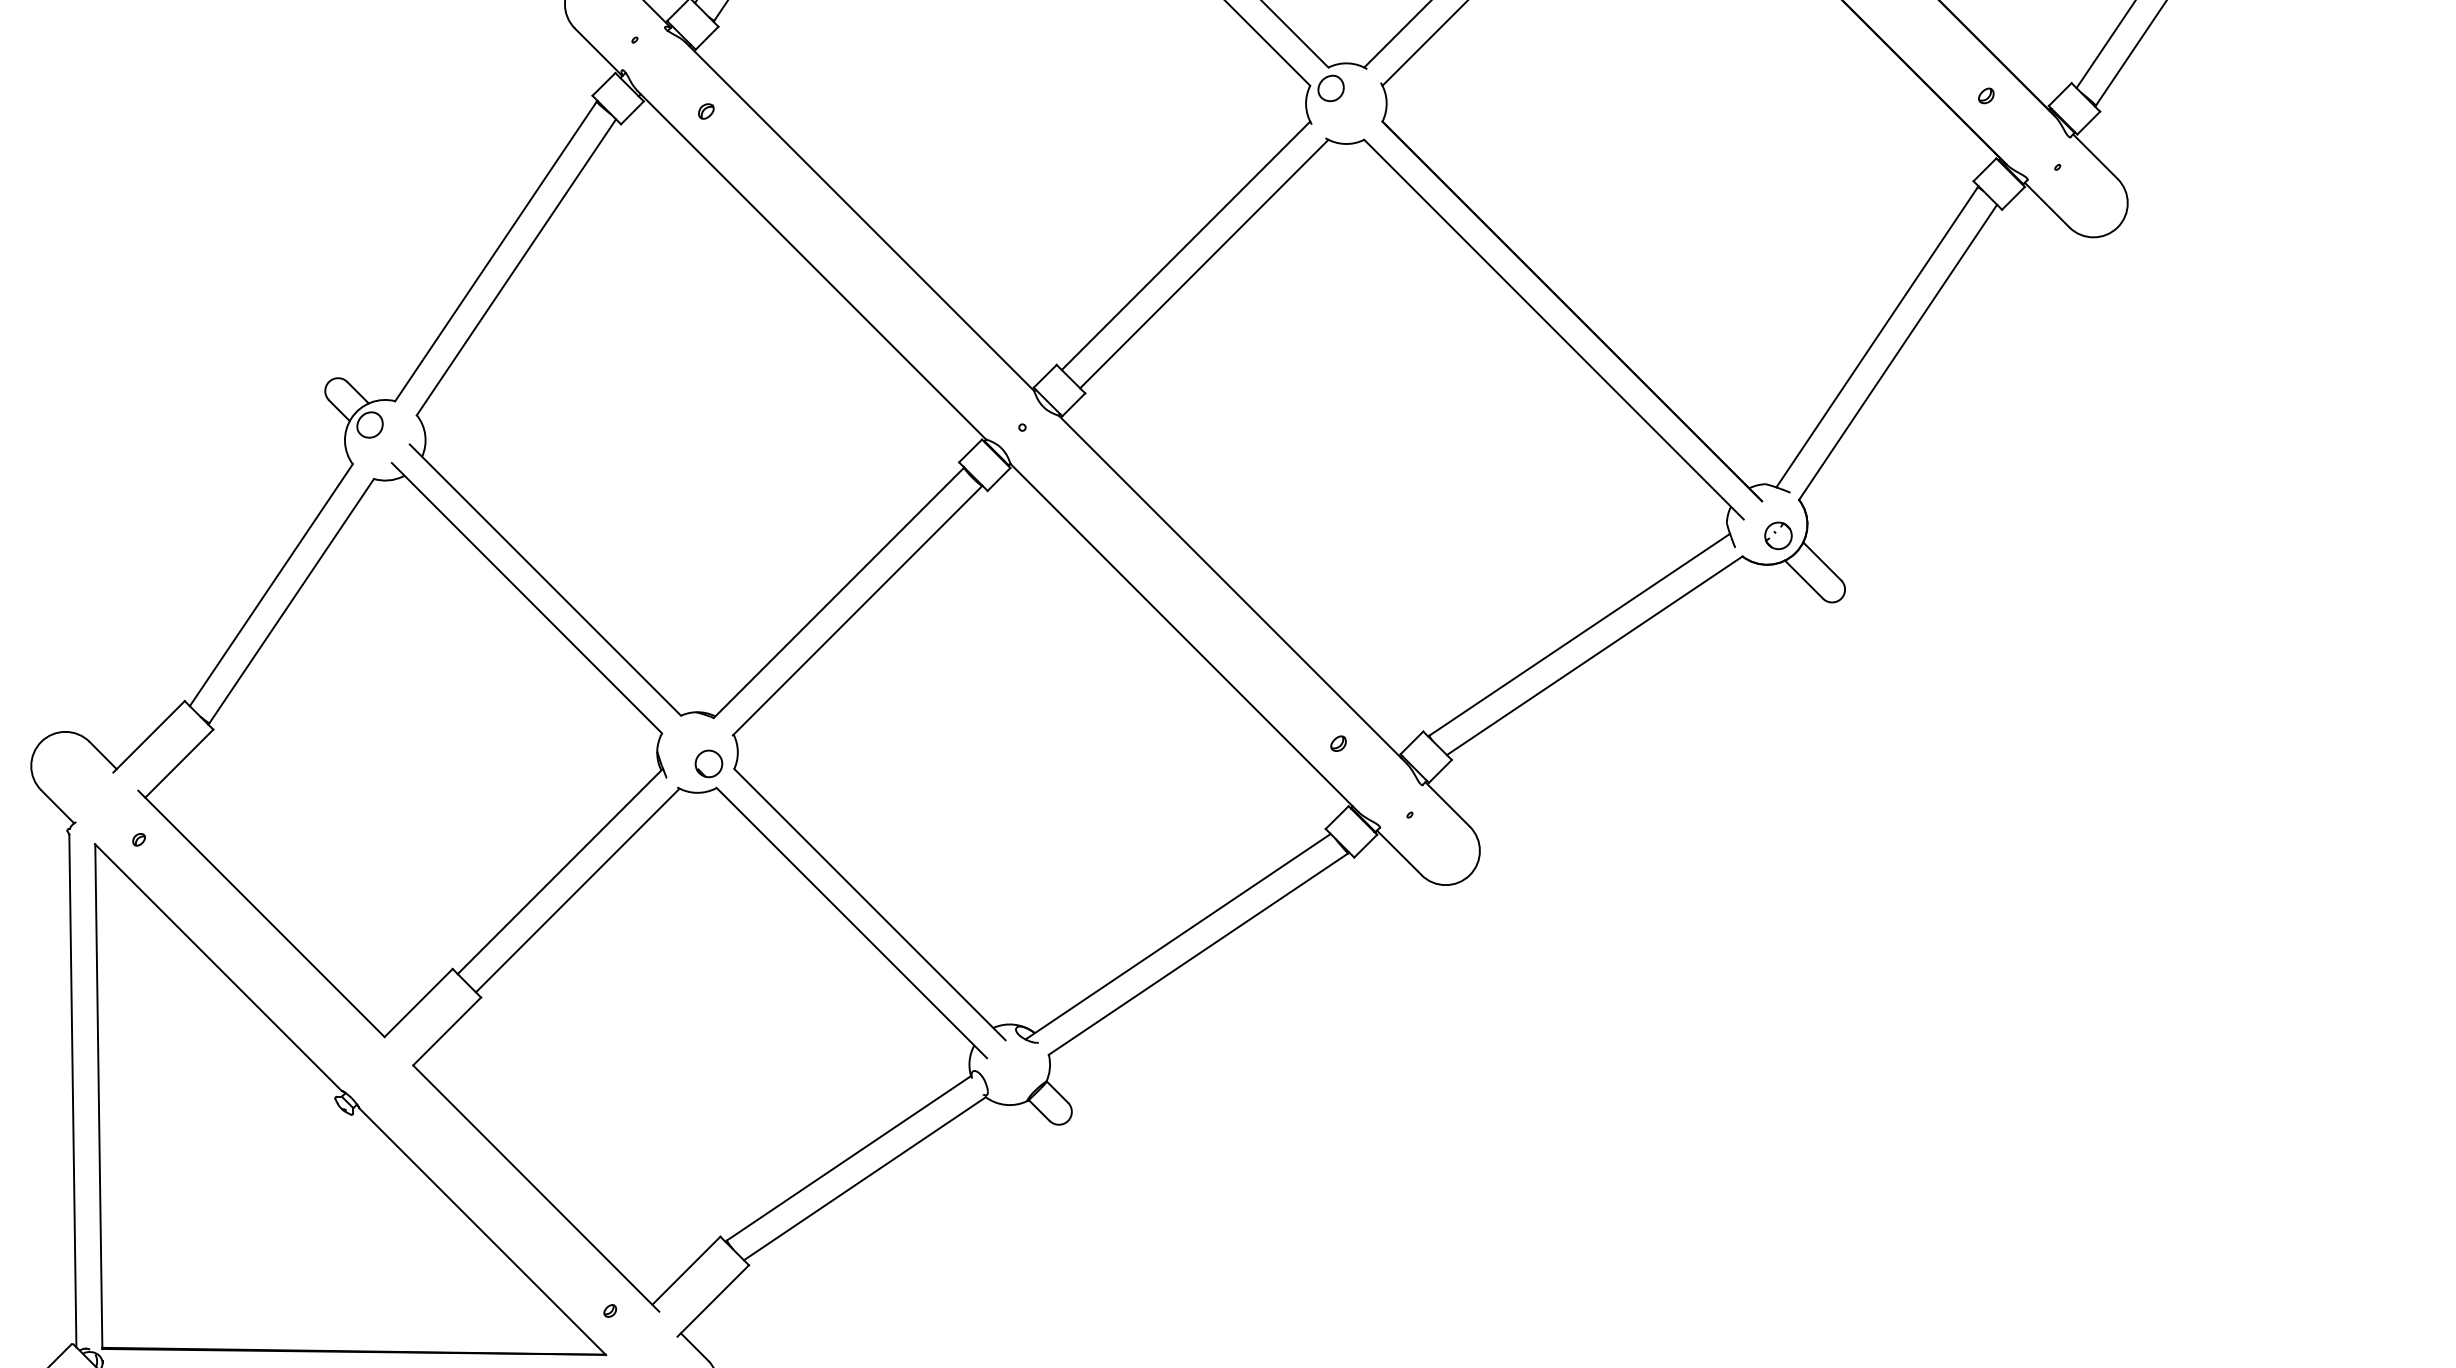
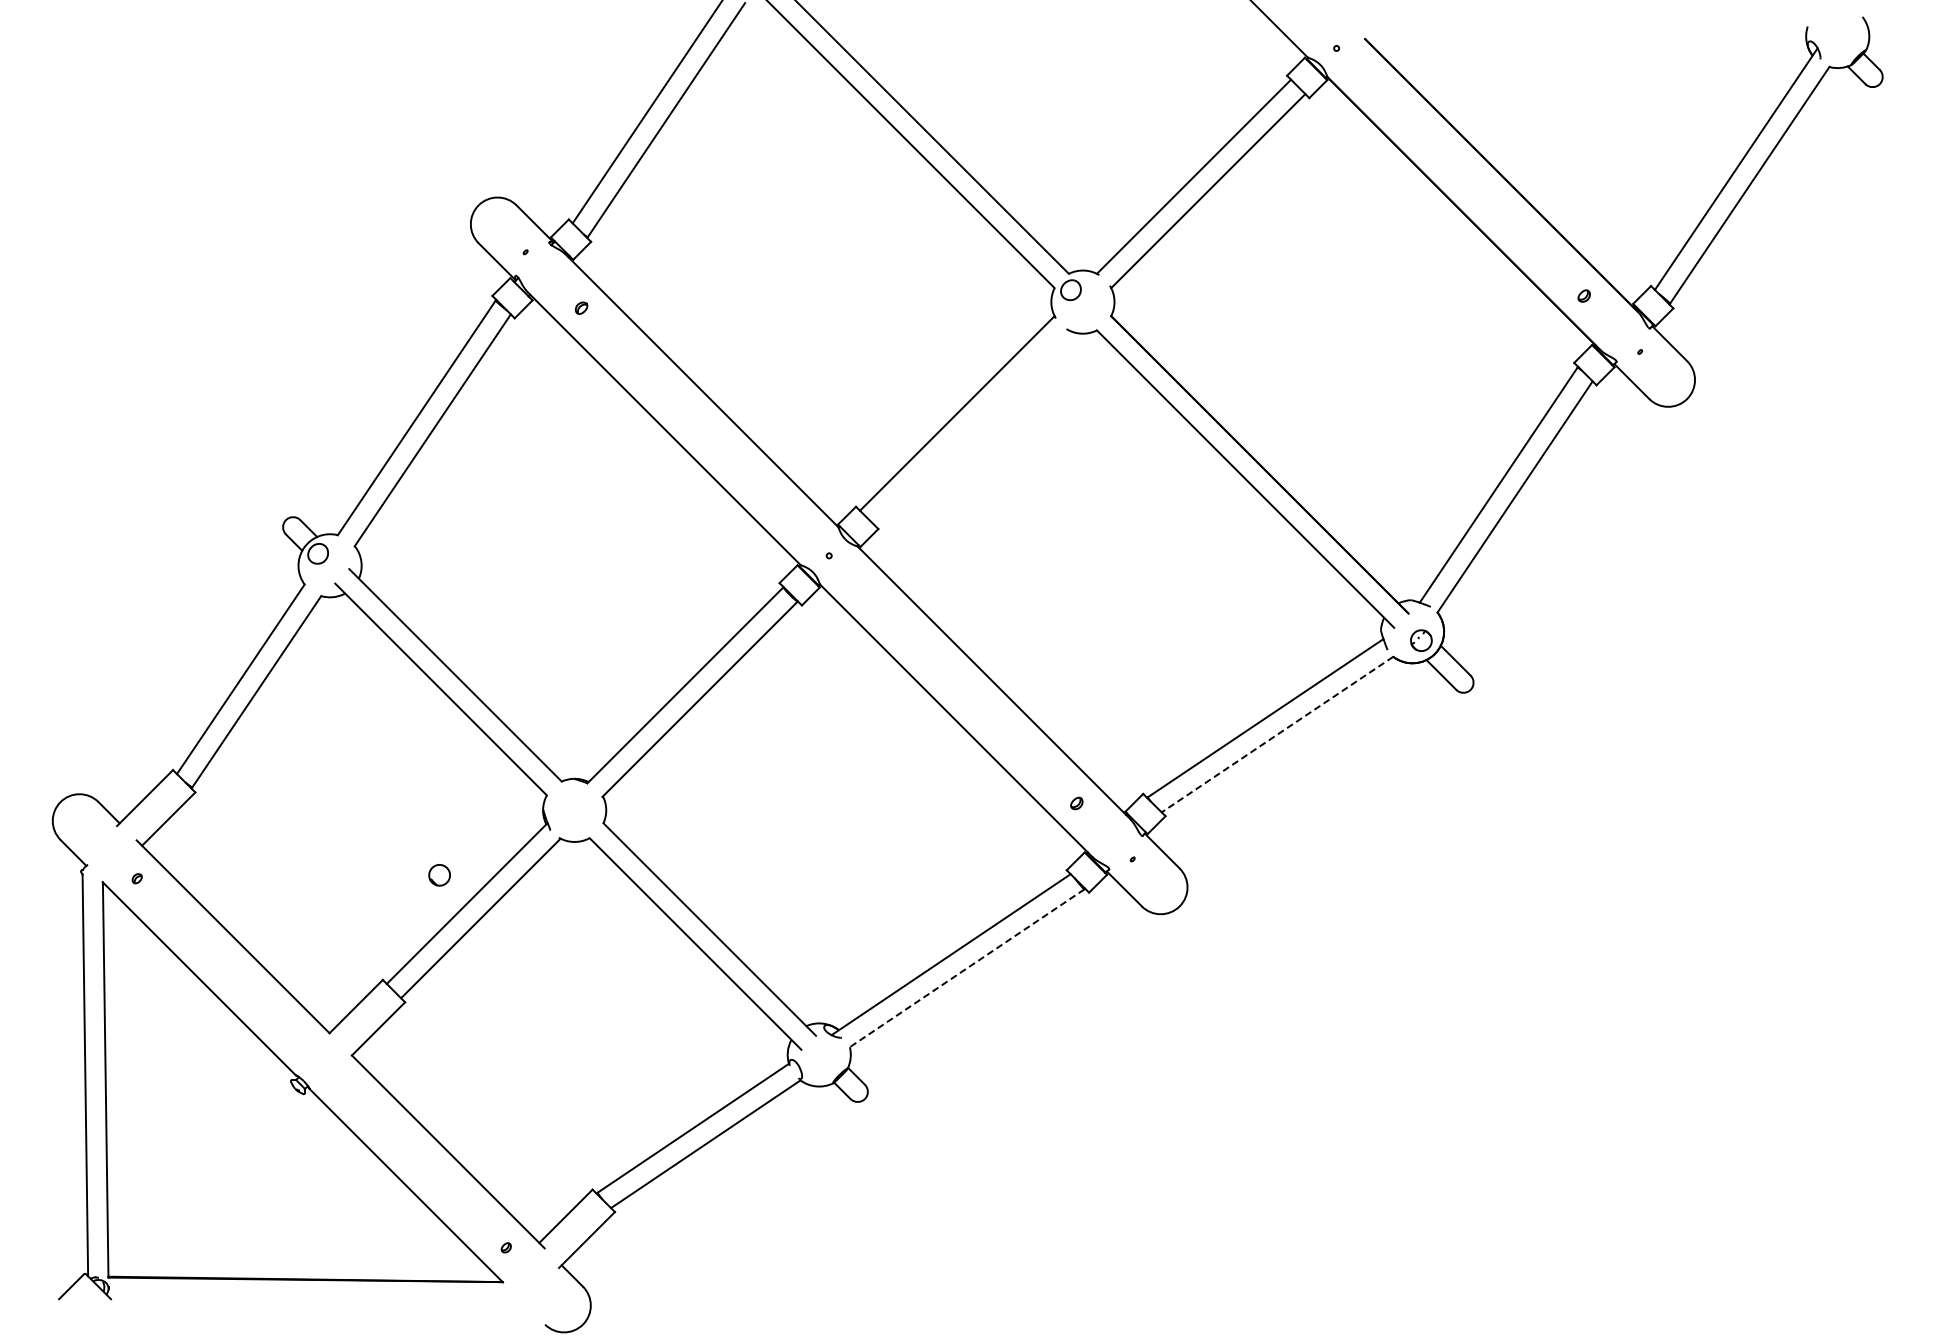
line: (1204, 263) -> (971, 427), removed
line: (1594, 655) -> (1277, 734), solid -> dashed
part: (708, 764) -> (439, 875), moved
line: (1197, 954) -> (966, 968), solid -> dashed

